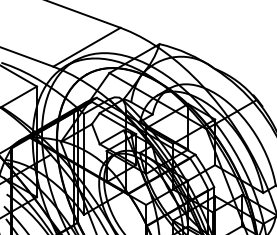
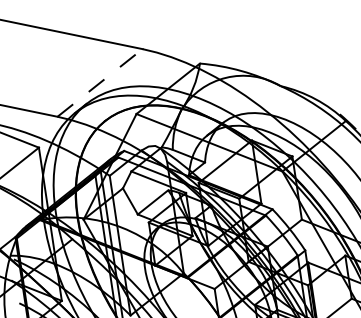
line: (86, 47) -> (99, 83), solid -> dashed

